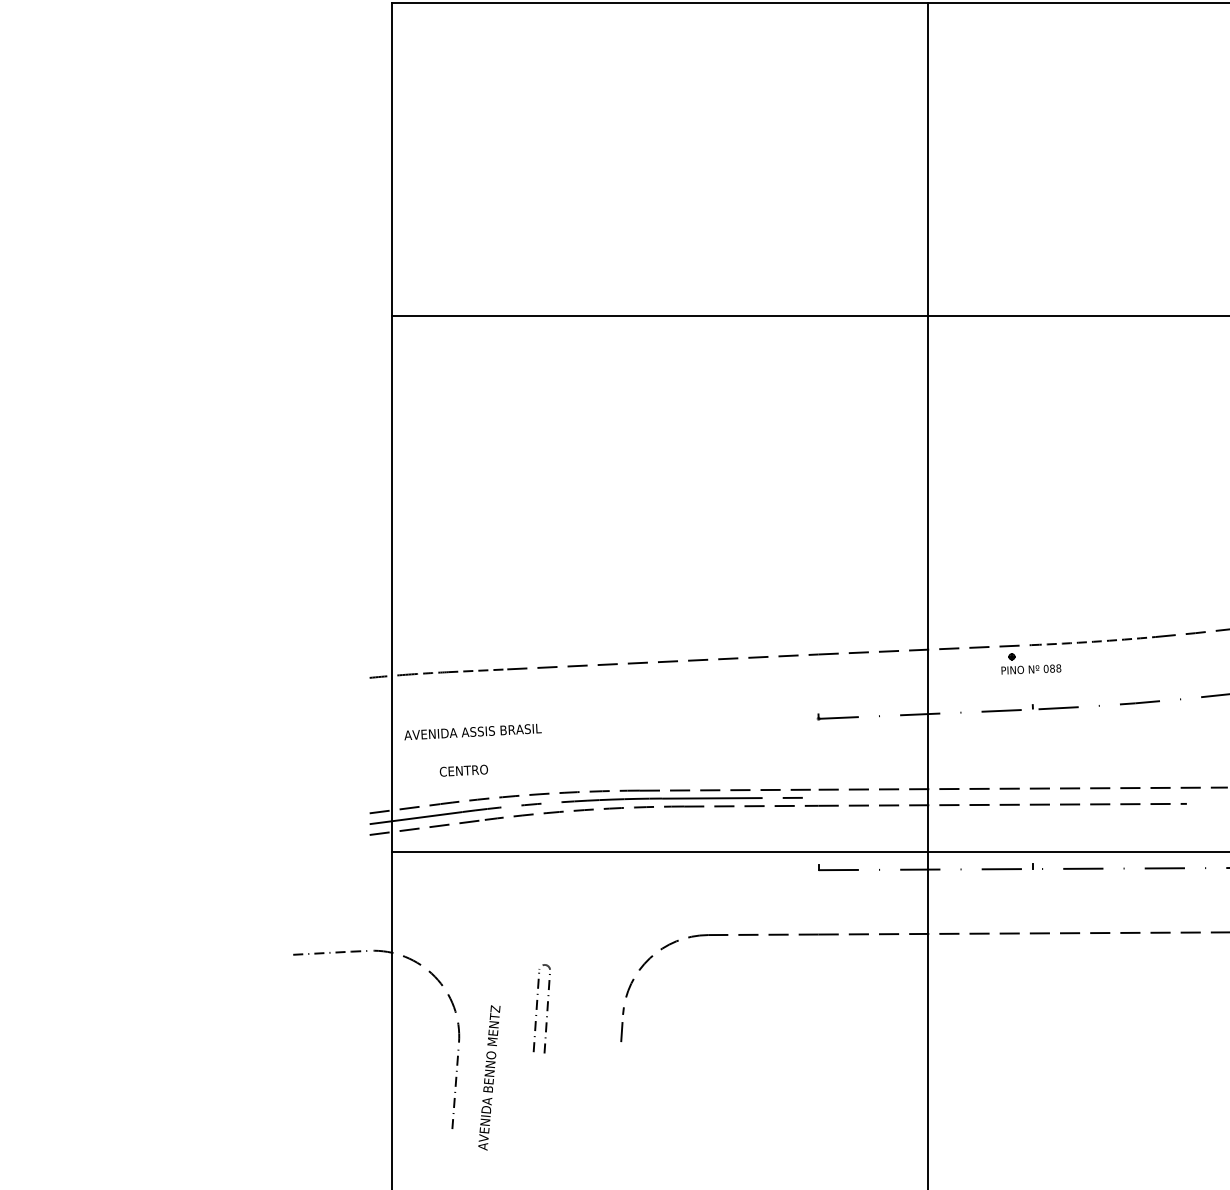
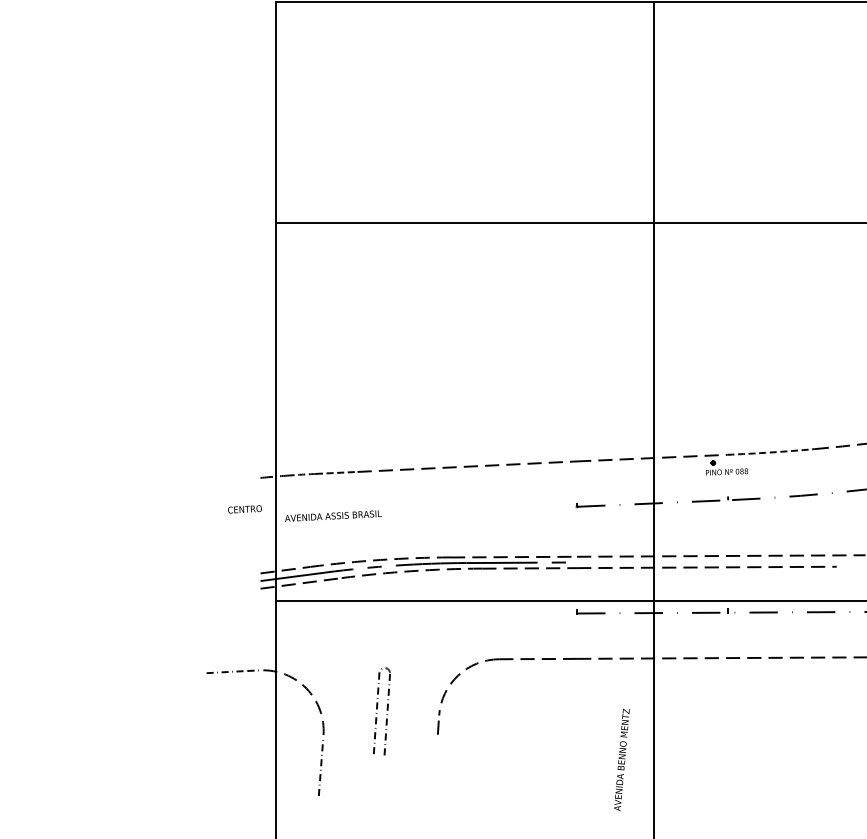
text: (463, 770) -> (244, 509), moved
part: (541, 1007) -> (381, 710), size x1.4
text: (488, 1077) -> (621, 759), moved

